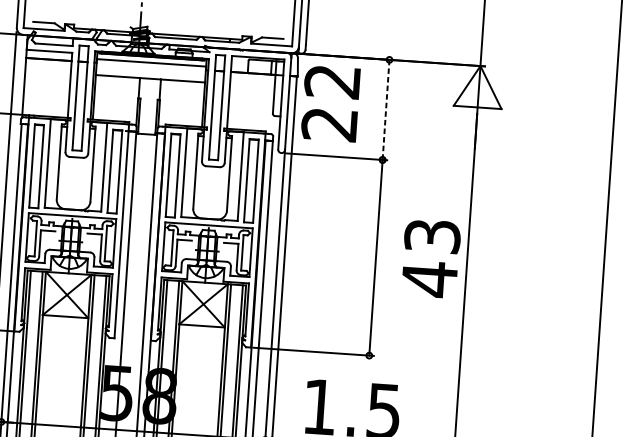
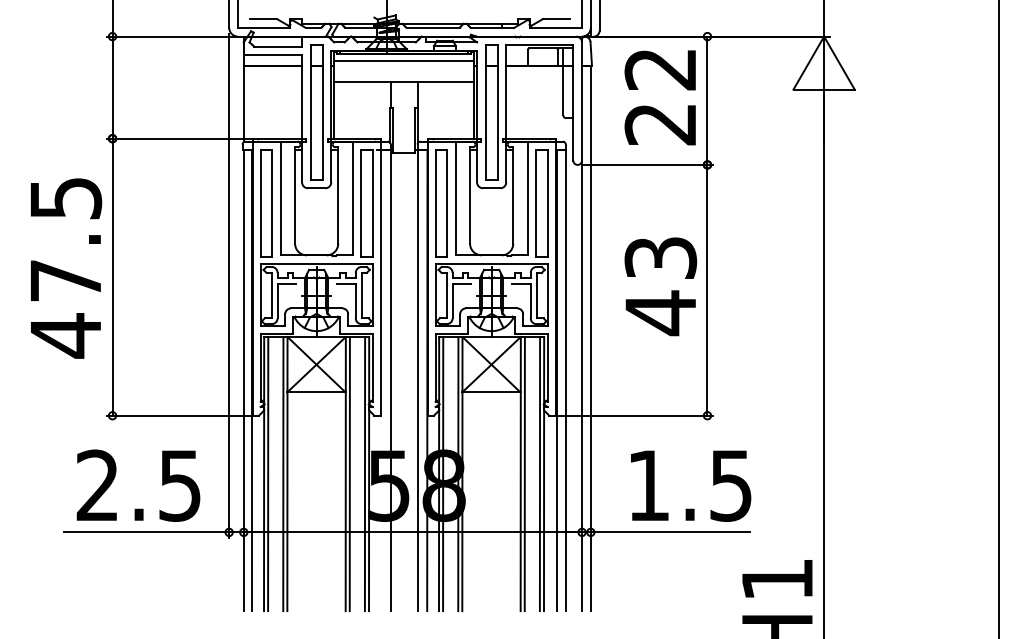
text: (330, 103) -> (659, 97), moved
line: (386, 110) -> (707, 101), dashed -> solid
text: (430, 258) -> (660, 286), moved

